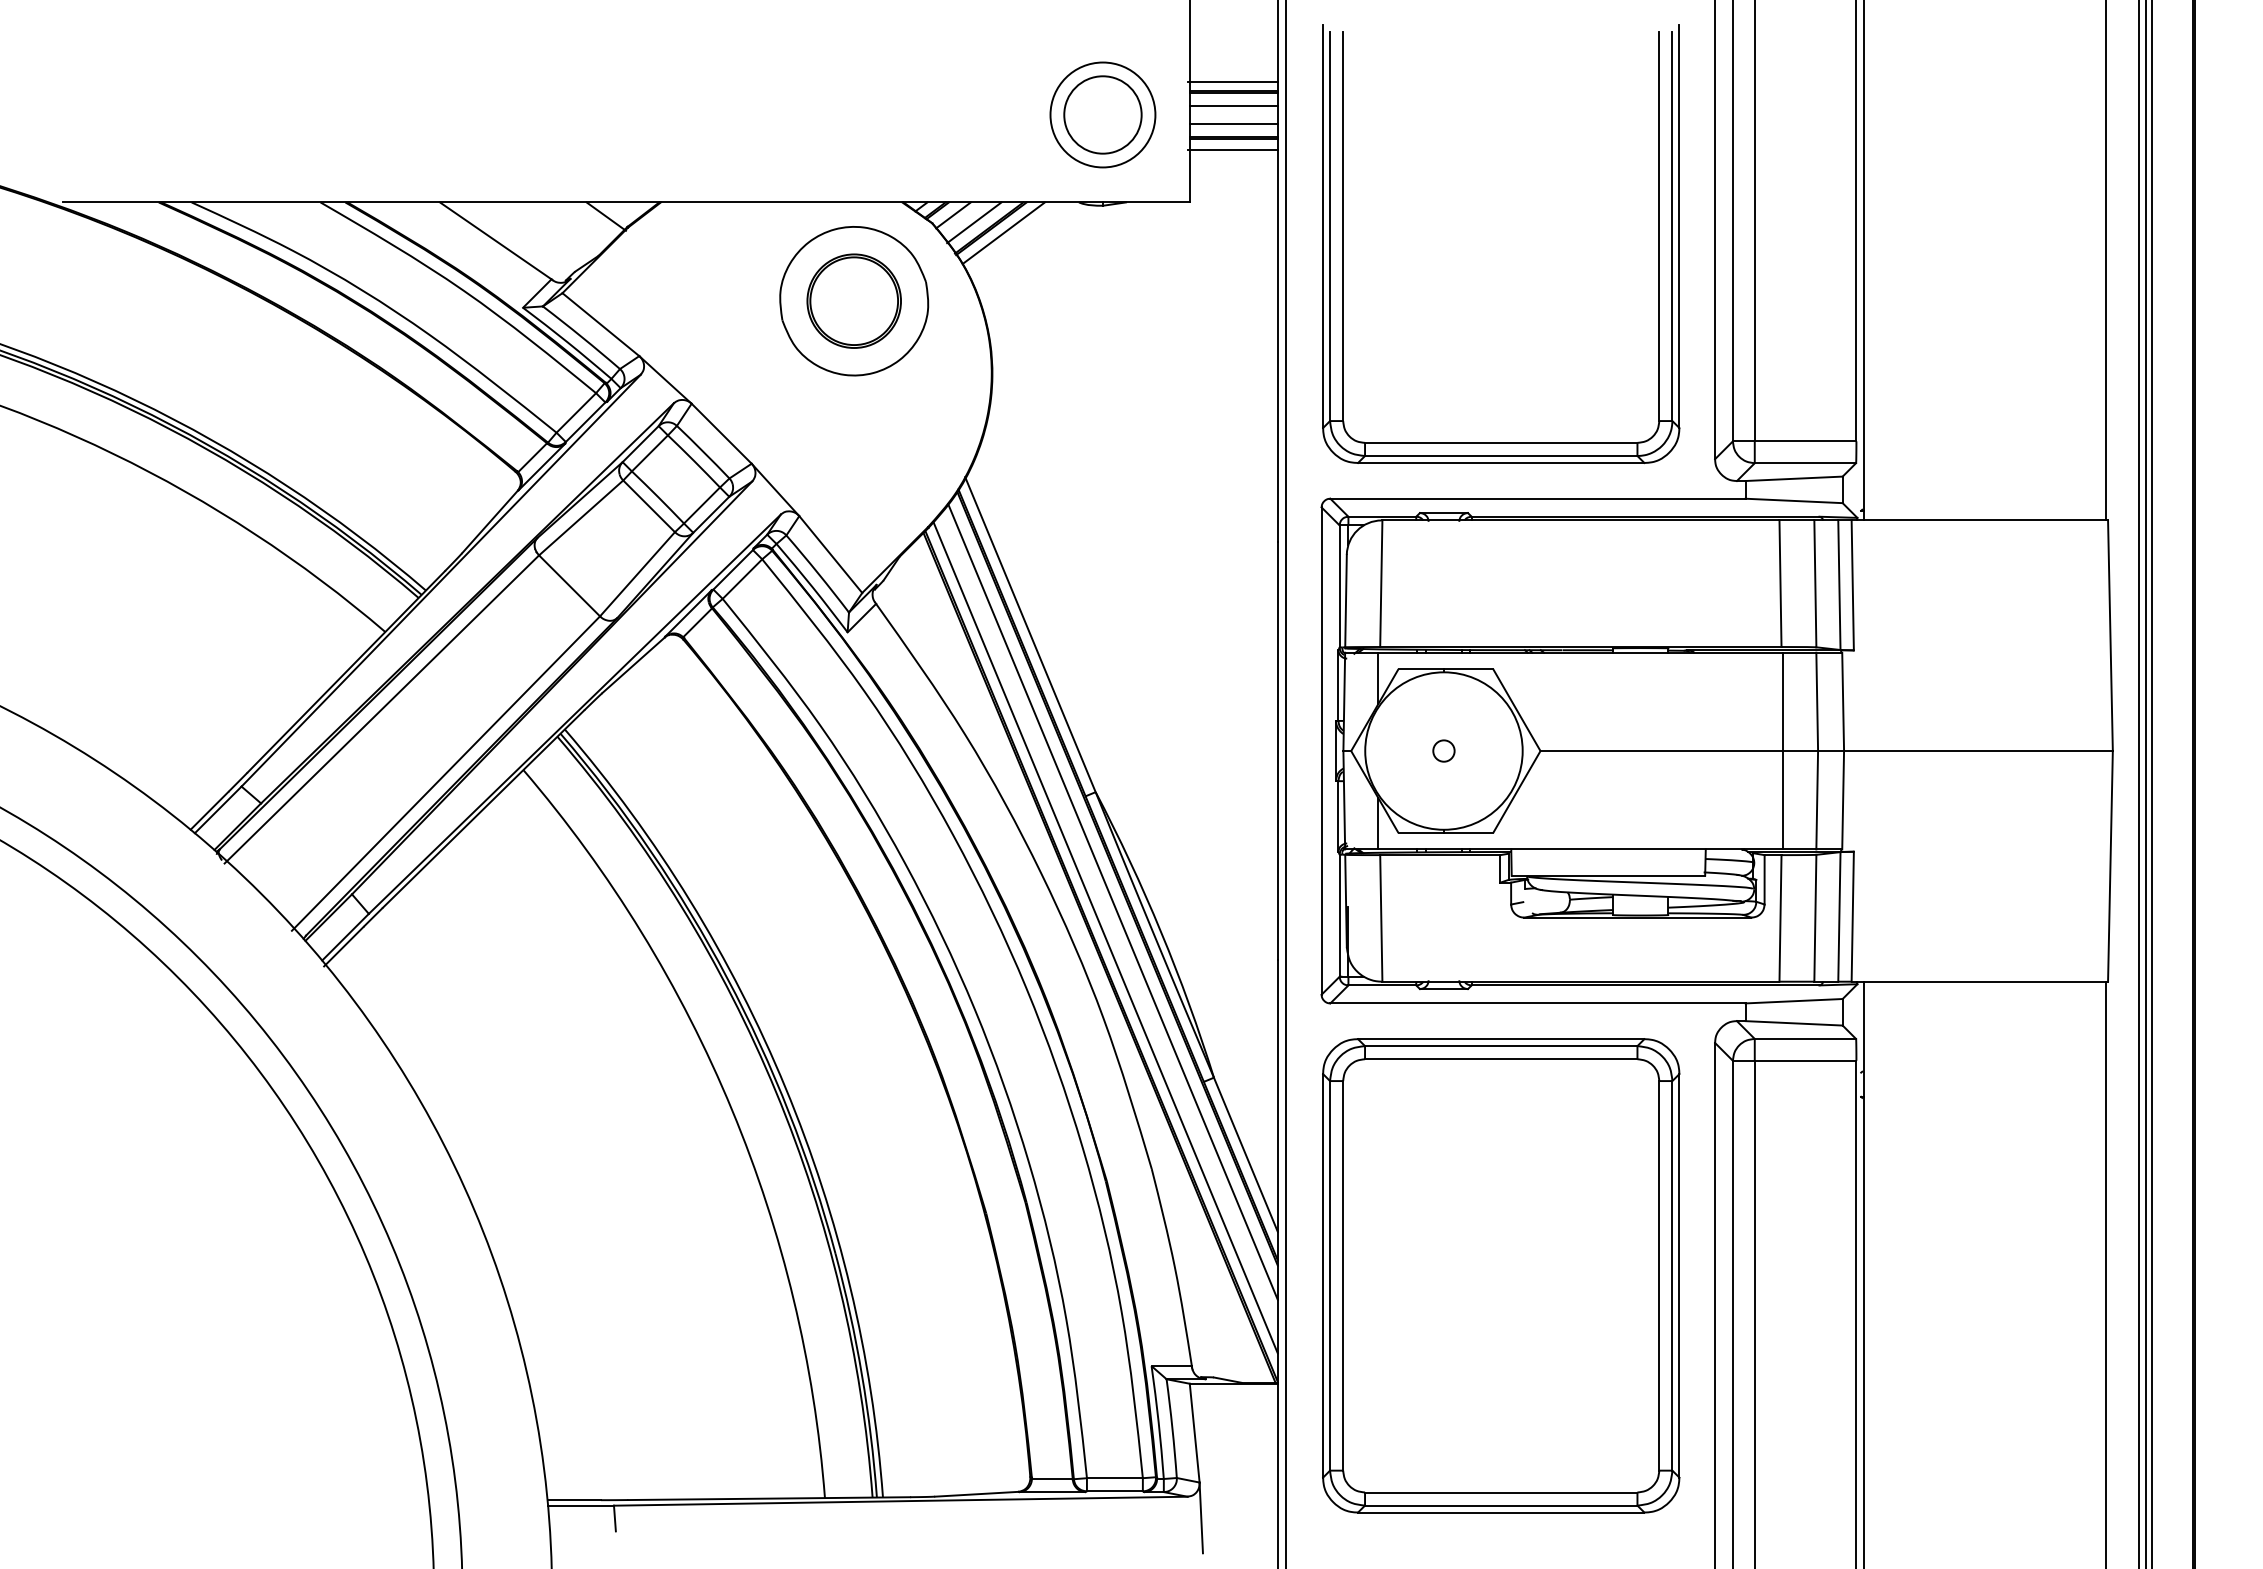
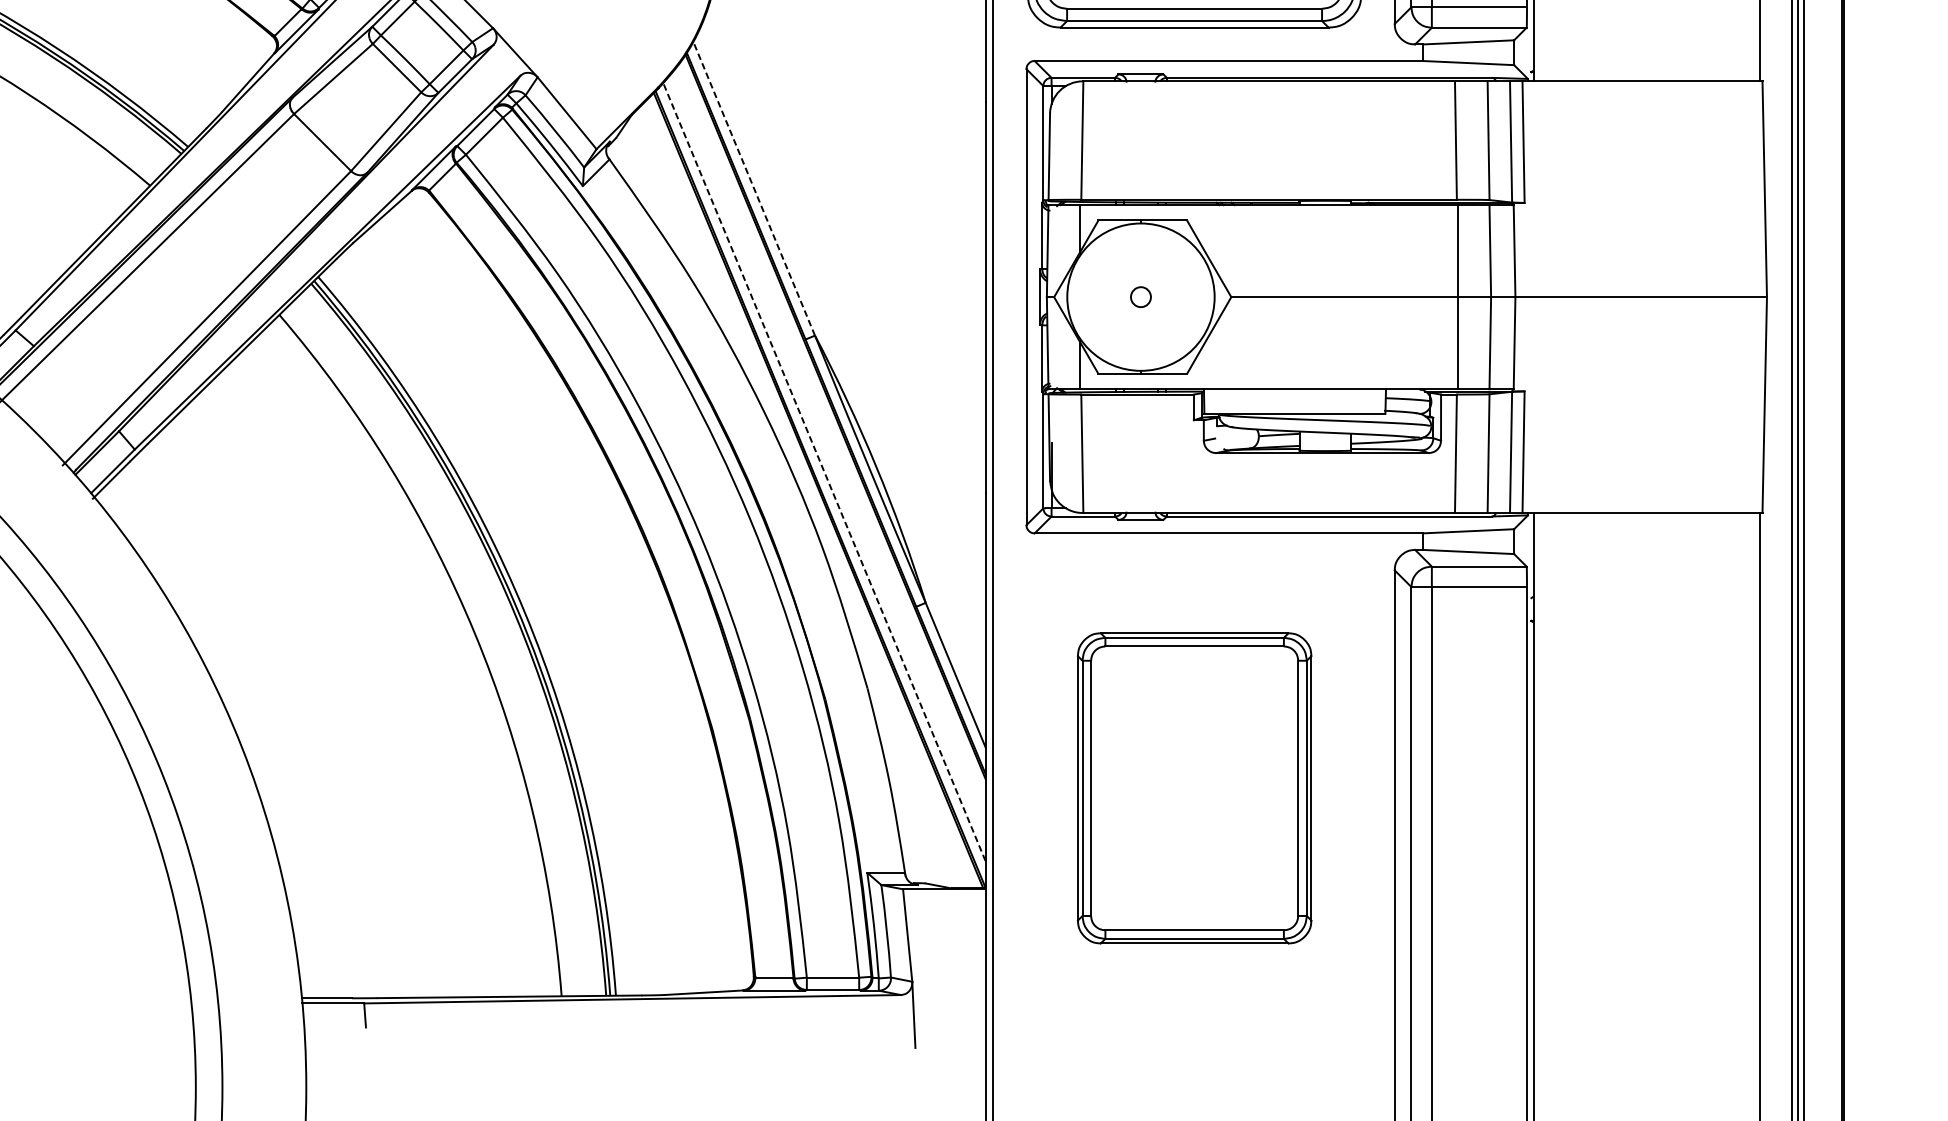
line: (1030, 634) -> (754, 188), solid -> dashed
line: (1112, 901) -> (830, 437), removed
line: (1105, 937) -> (824, 471), solid -> dashed
part: (1501, 1275) -> (1194, 787), size x0.7

